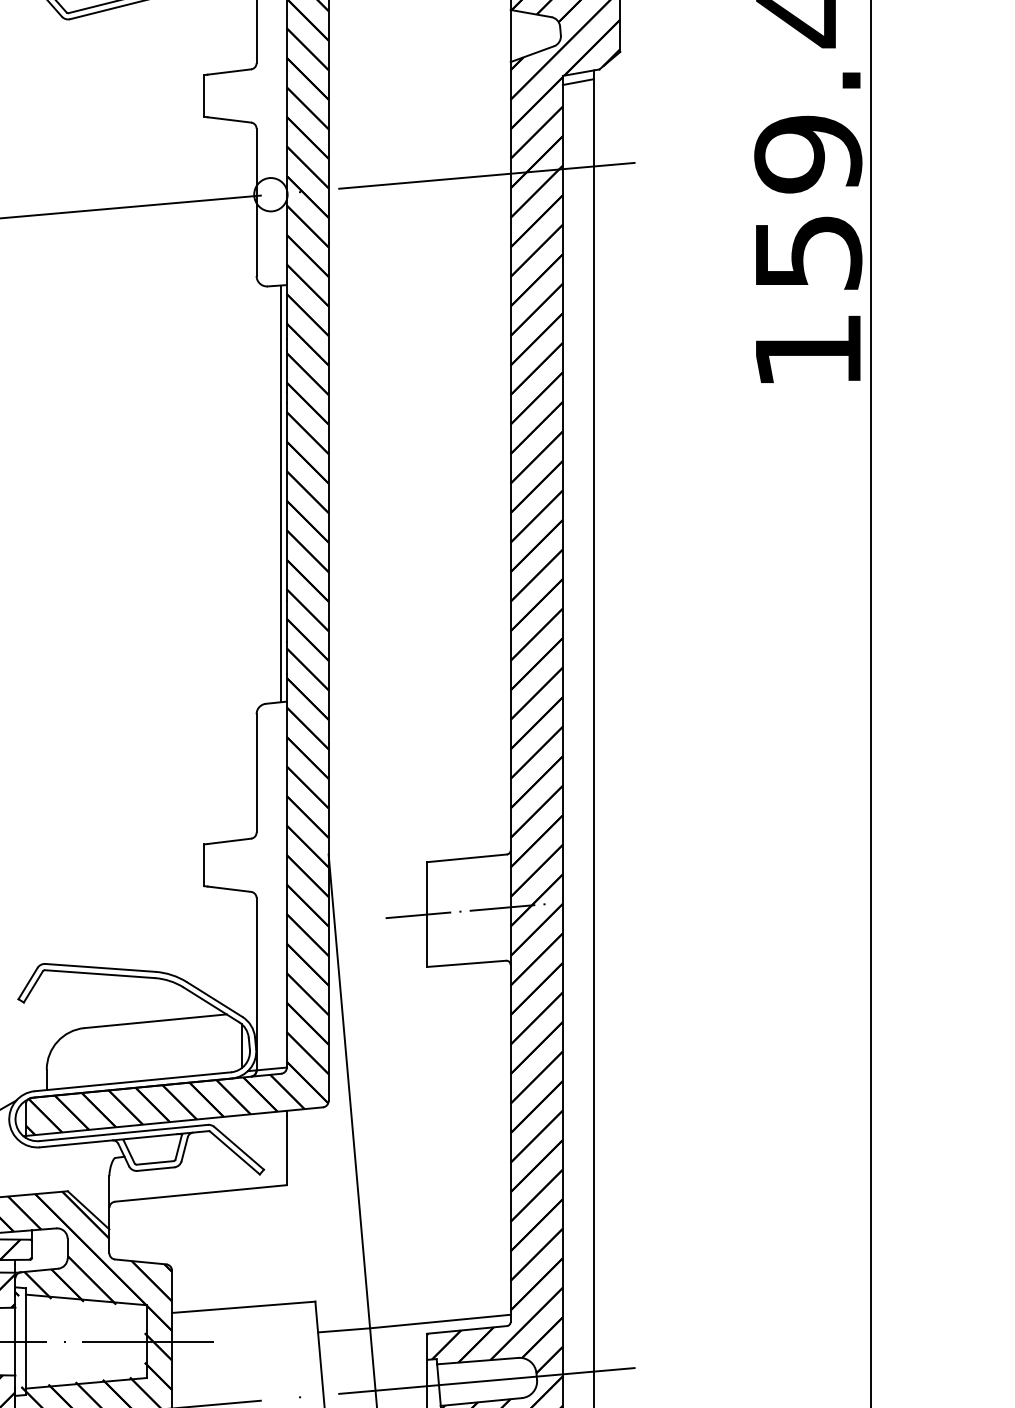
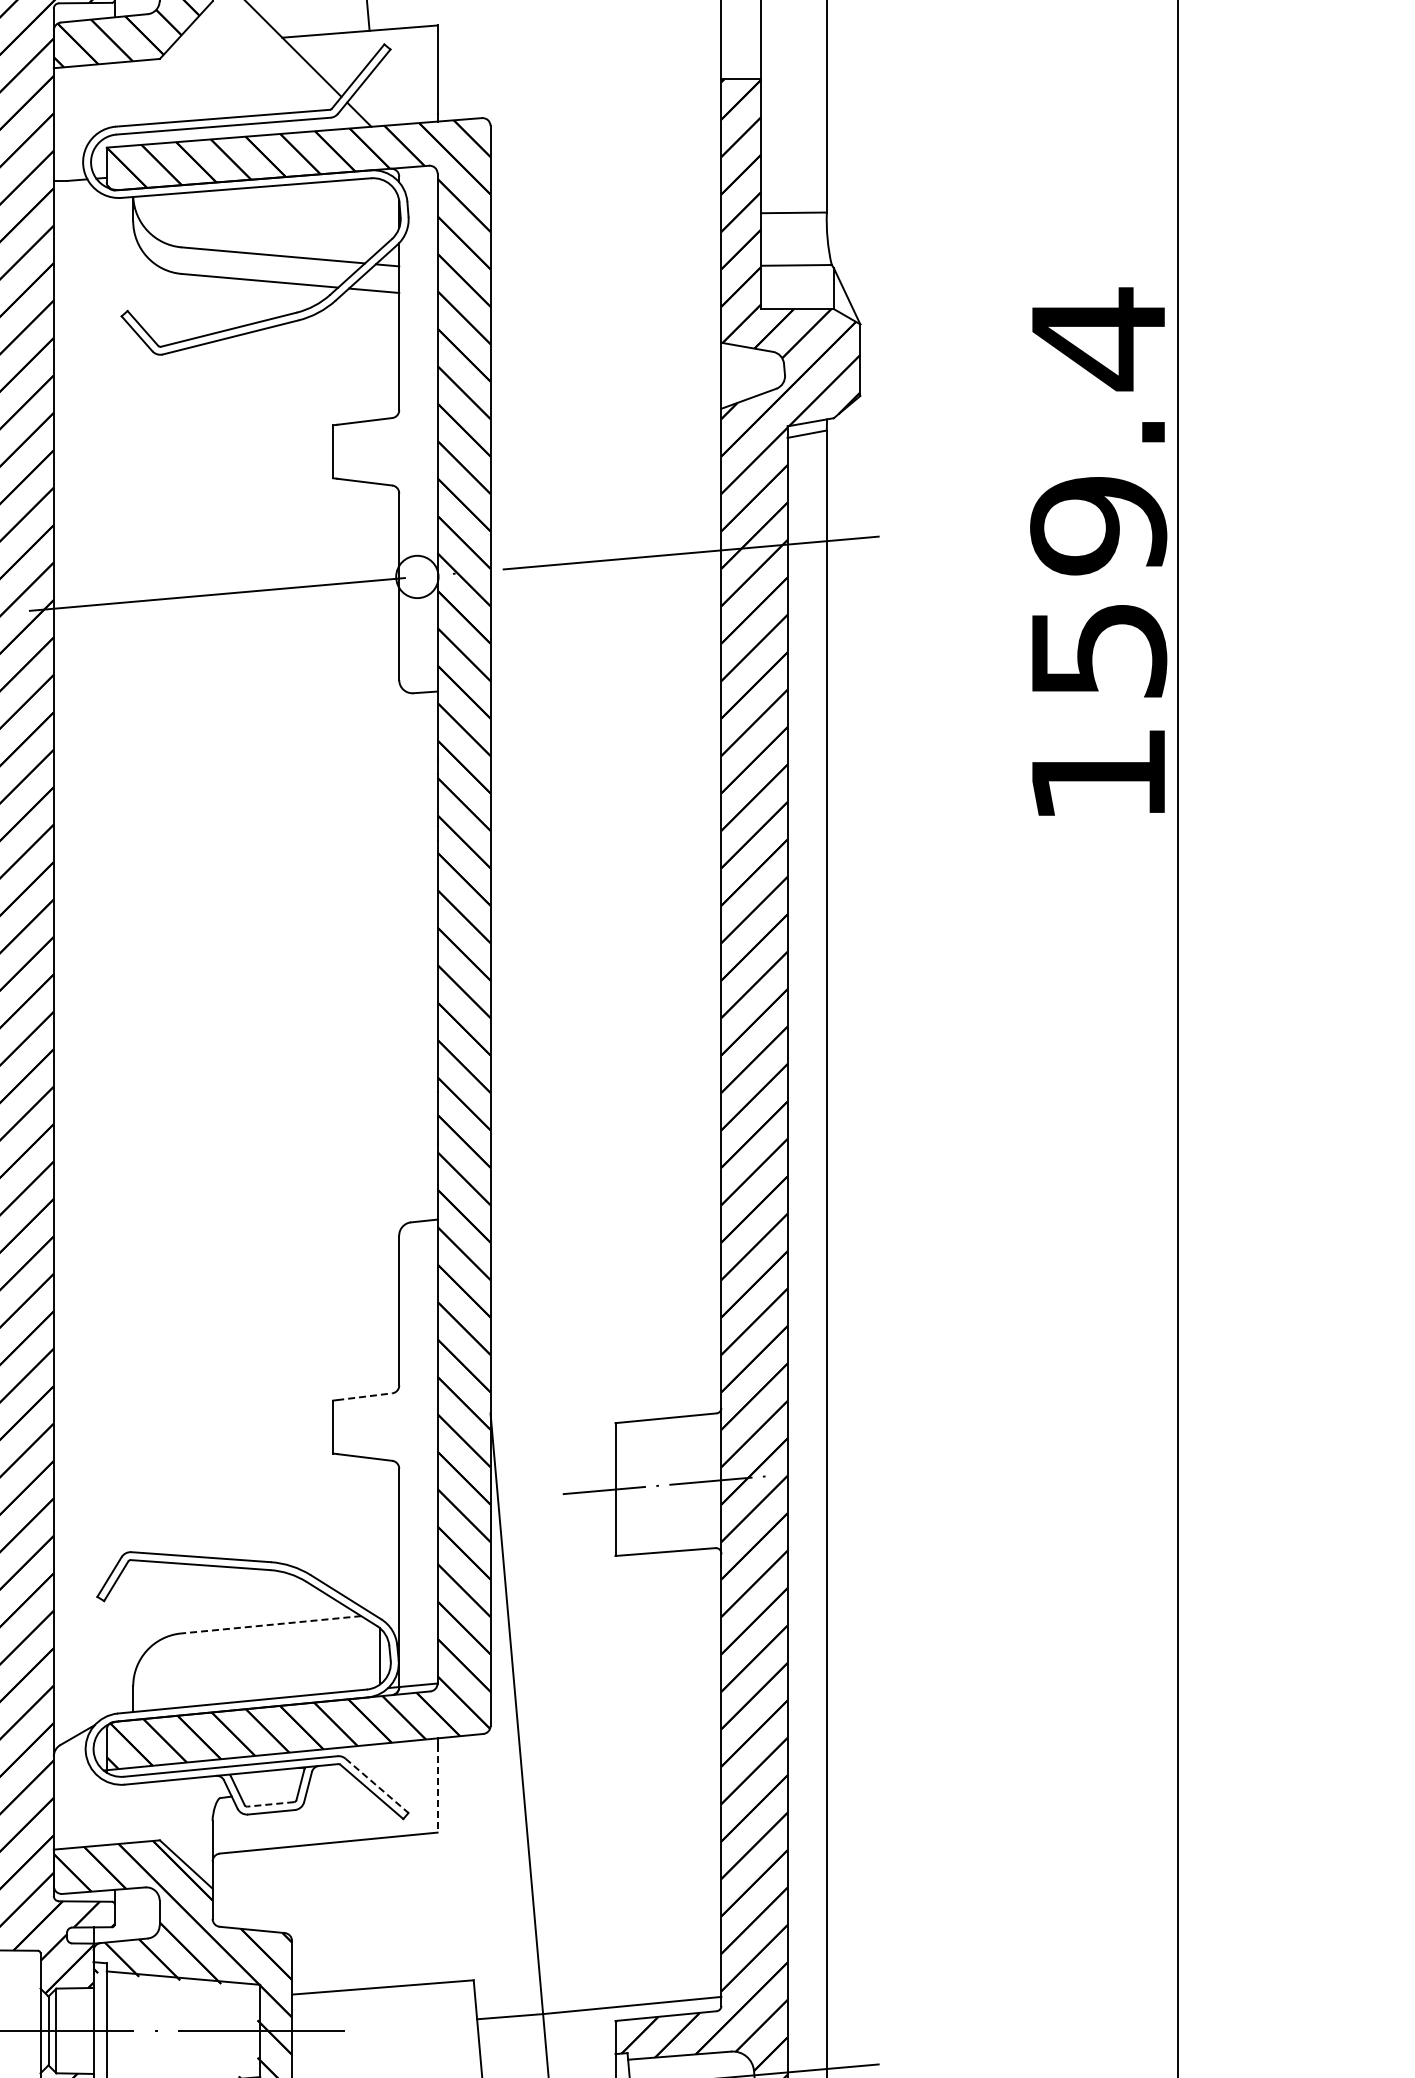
line: (281, 494) -> (430, 956), removed
line: (229, 841) -> (364, 1396), solid -> dashed
line: (155, 1021) -> (271, 1624), solid -> dashed
line: (239, 1148) -> (377, 1785), solid -> dashed
line: (286, 1150) -> (437, 1788), solid -> dashed
line: (155, 1162) -> (270, 1804), solid -> dashed

